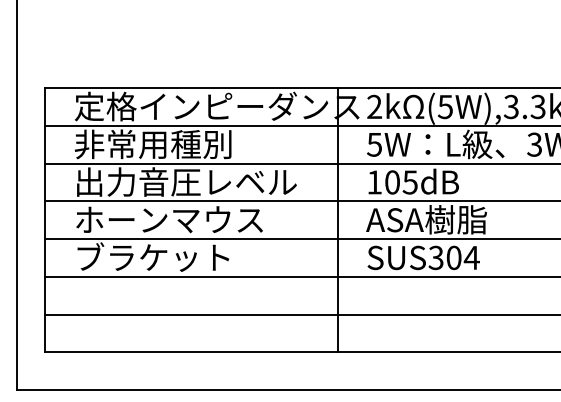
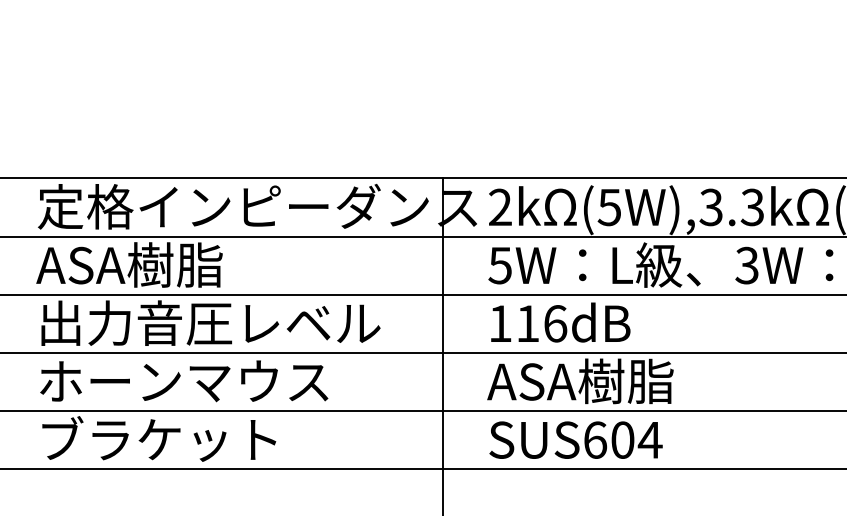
text: (152, 144) -> (157, 265), 非常用種別 -> ASA樹脂
text: (401, 182) -> (541, 323), 105dB -> 116dB
text: (435, 257) -> (594, 439), SUS304 -> SUS604

